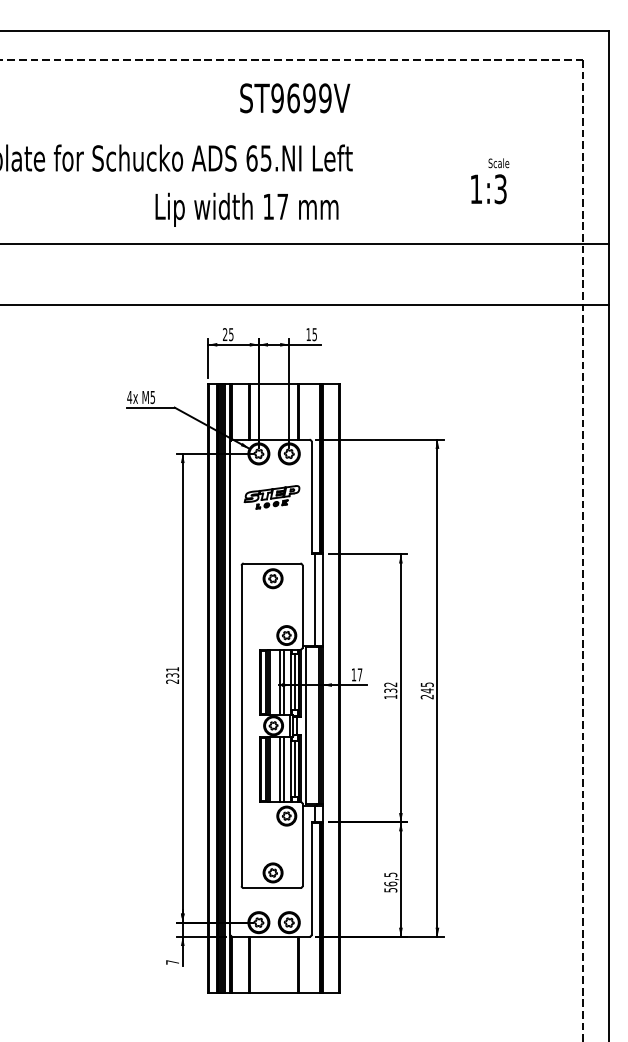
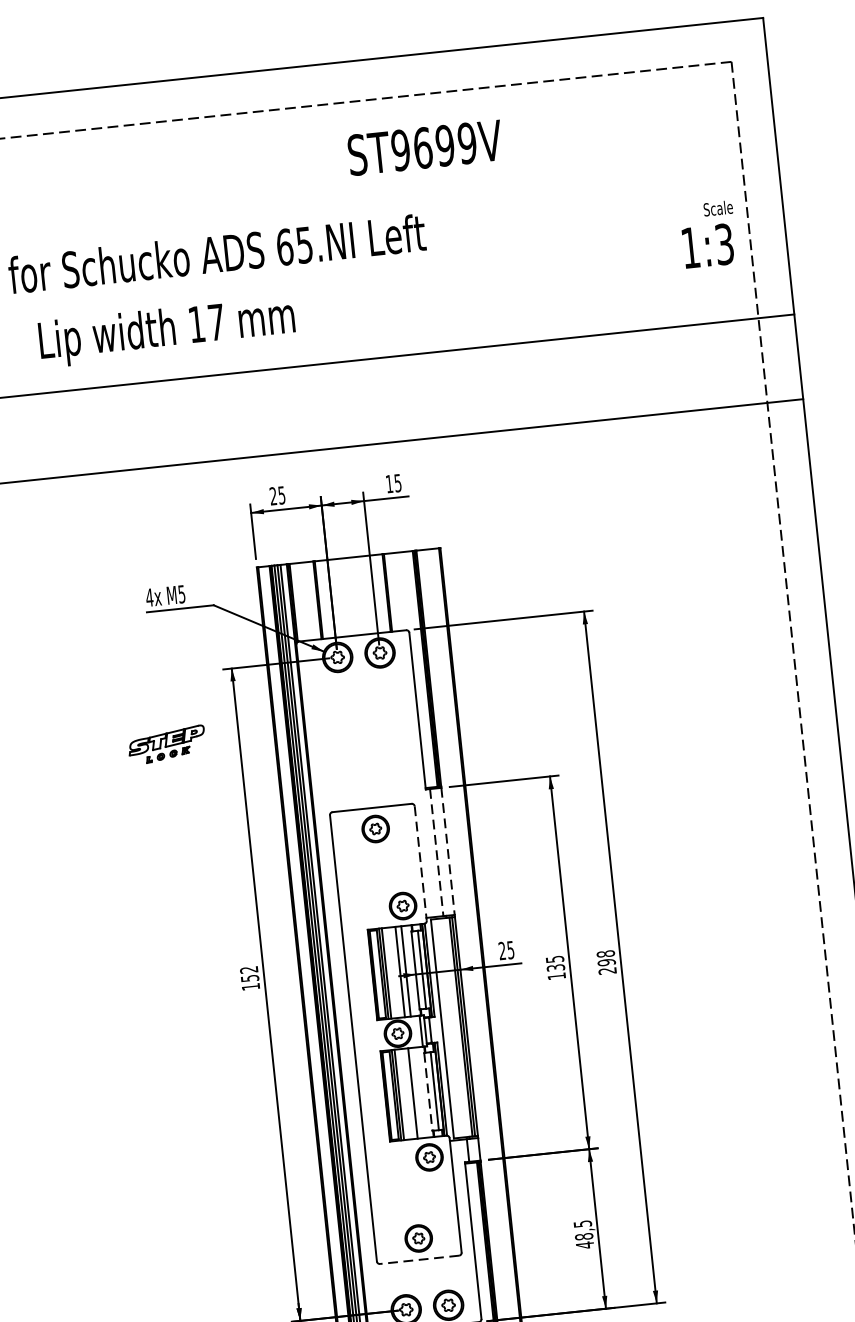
text: (295, 98) -> (425, 148), moved
text: (490, 181) -> (709, 235), moved
text: (246, 209) -> (166, 331), moved
part: (271, 497) -> (166, 745), moved
line: (314, 600) -> (436, 853), solid -> dashed
line: (322, 600) -> (447, 852), solid -> dashed
line: (302, 607) -> (420, 864), solid -> dashed
text: (356, 674) -> (505, 950), 17 -> 25
text: (172, 675) -> (249, 978), 231 -> 152
text: (390, 684) -> (554, 959), 132 -> 135
text: (426, 687) -> (605, 957), 245 -> 298
line: (283, 769) -> (418, 1093), removed
line: (290, 769) -> (427, 1091), solid -> dashed
text: (390, 886) -> (584, 1240), 56,5 -> 48,5
line: (271, 888) -> (418, 1260), solid -> dashed

